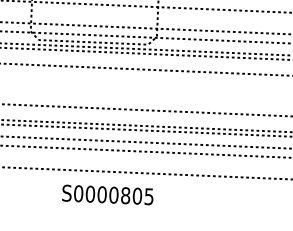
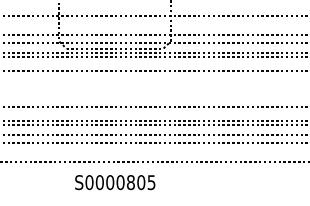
text: (108, 194) -> (115, 182), moved

